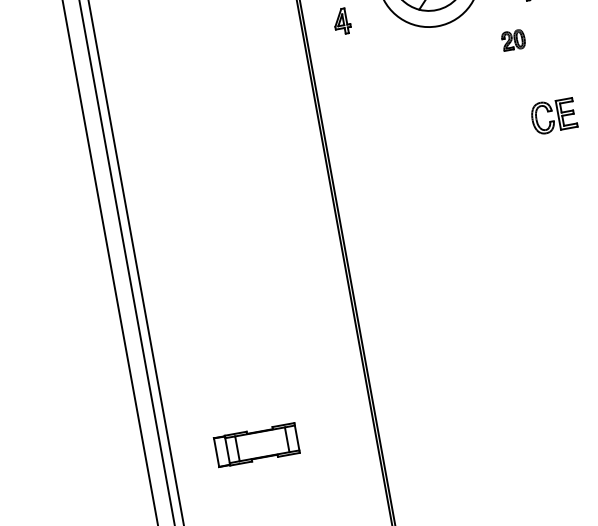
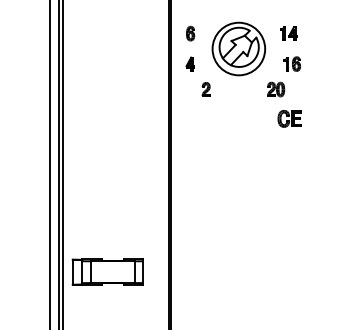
part: (514, 40) -> (276, 89), size x1.43
part: (379, 64) -> (205, 89), added
part: (553, 115) -> (289, 118), moved
part: (255, 444) -> (107, 271), size x1.67

